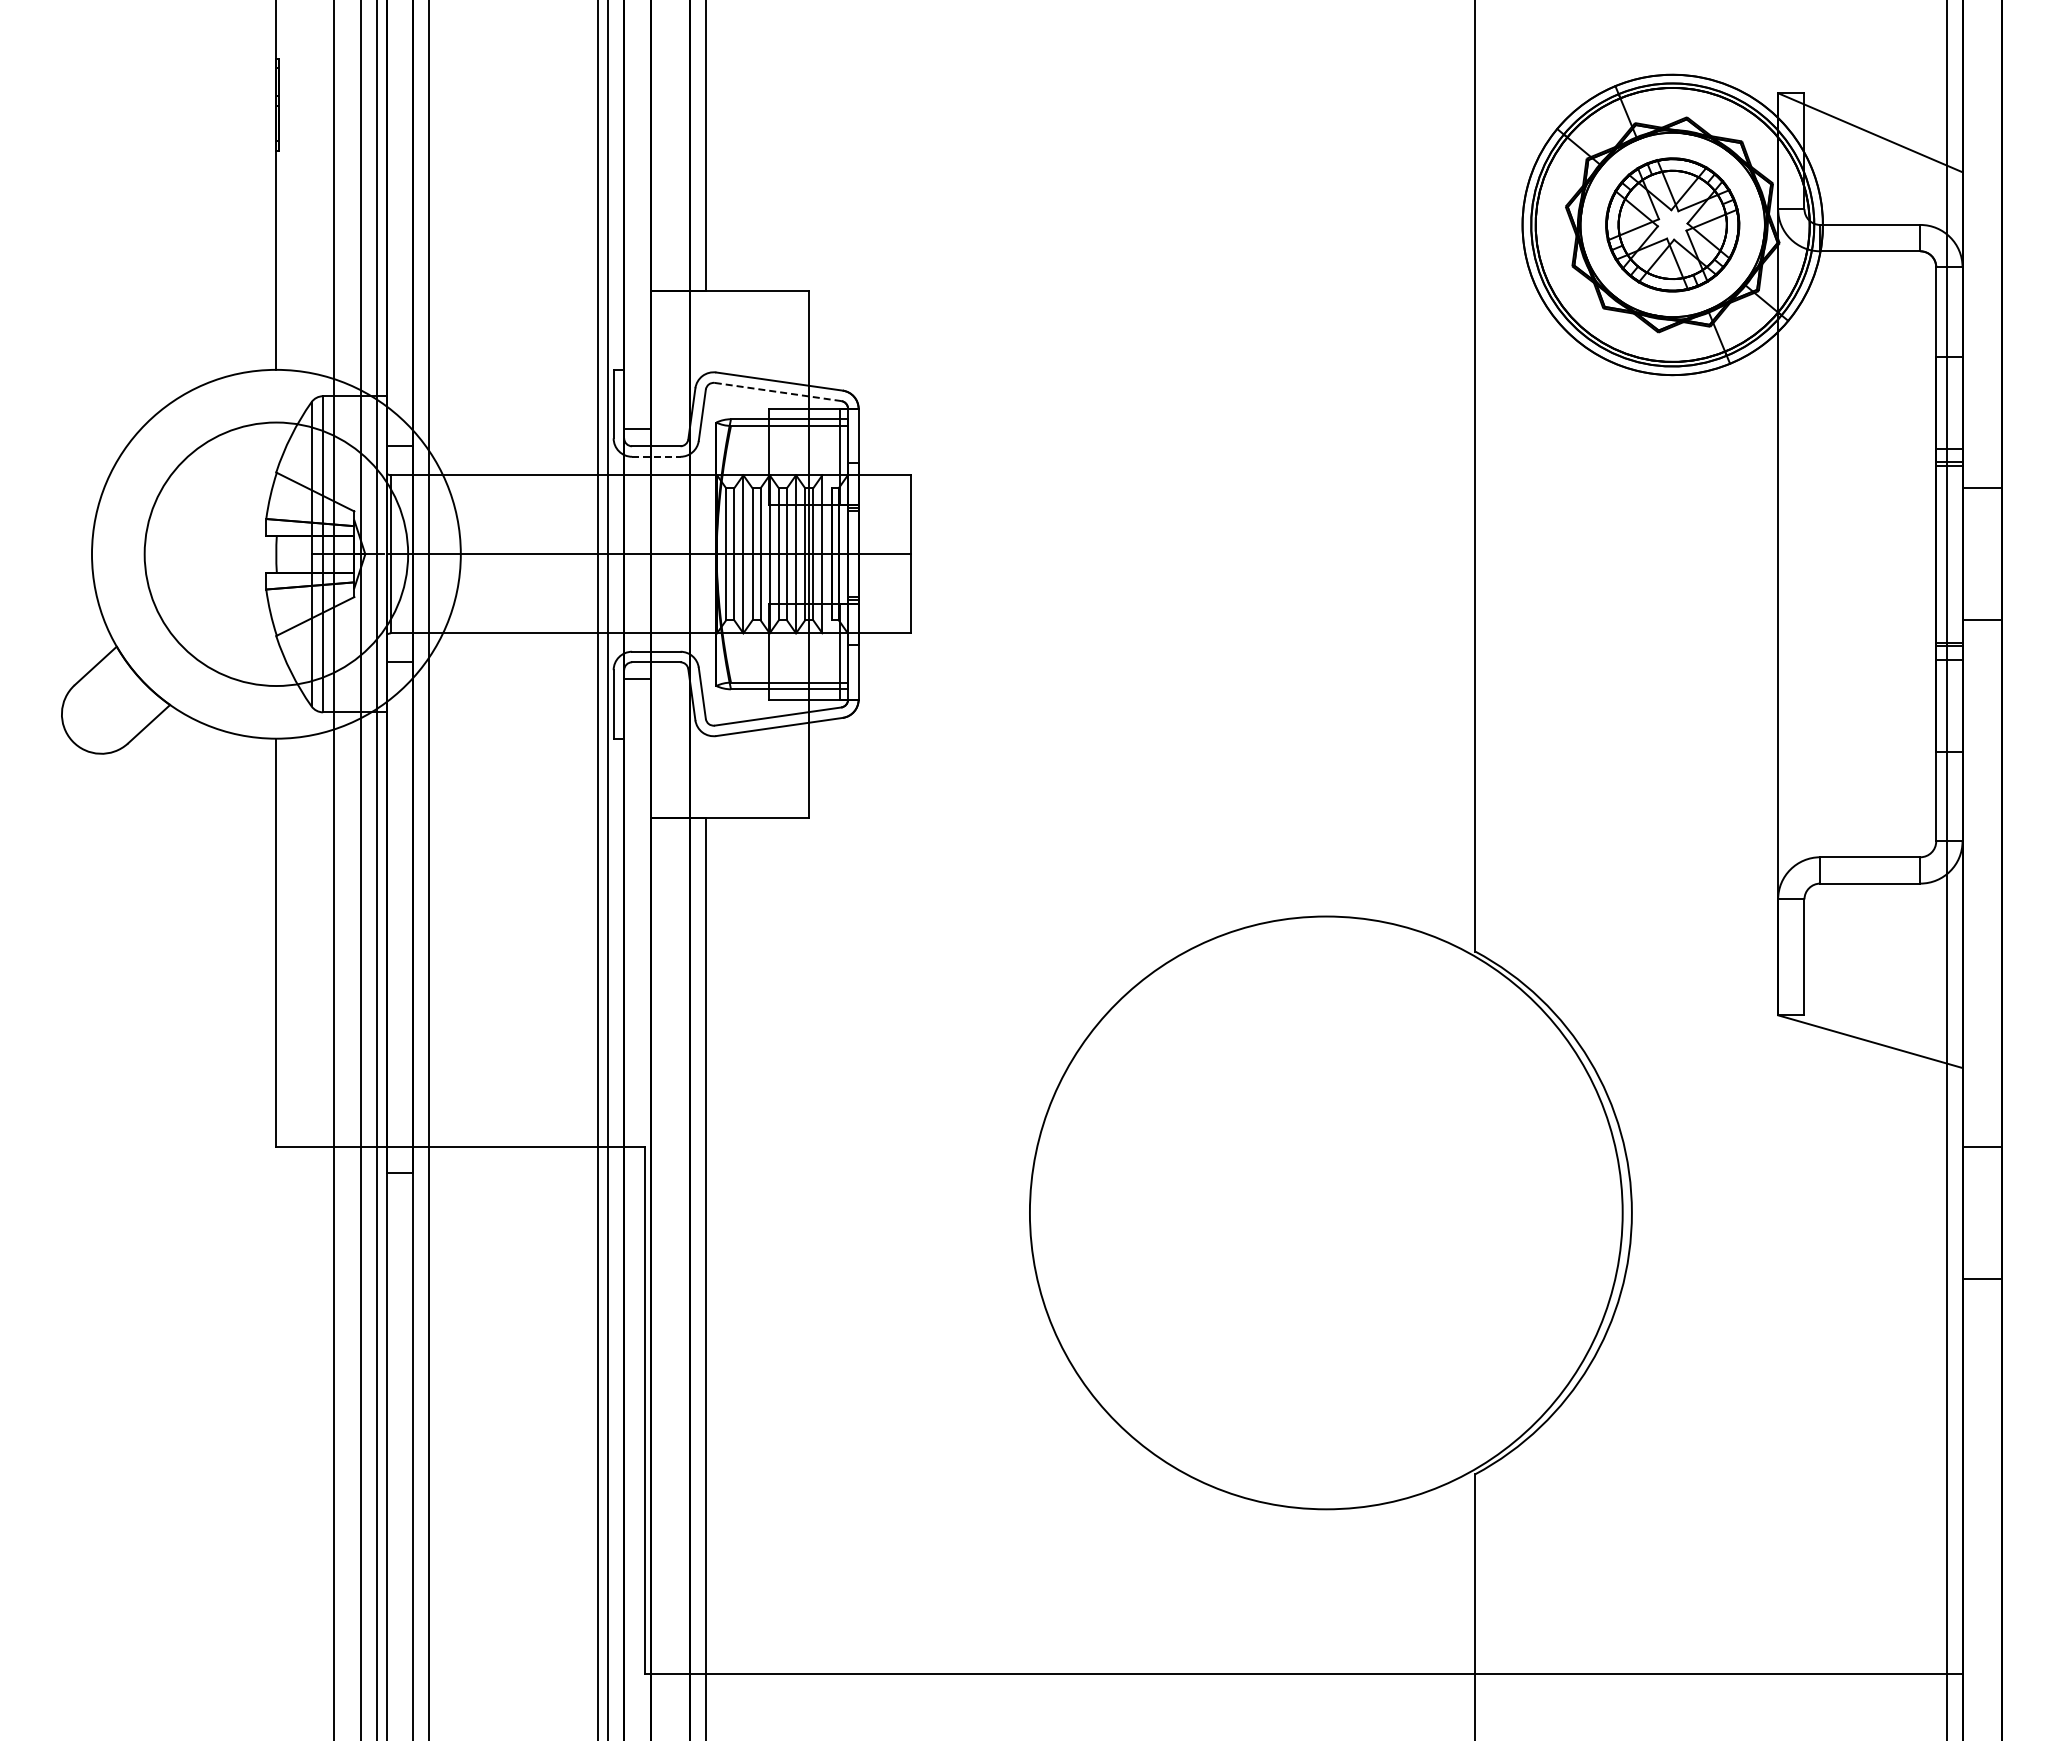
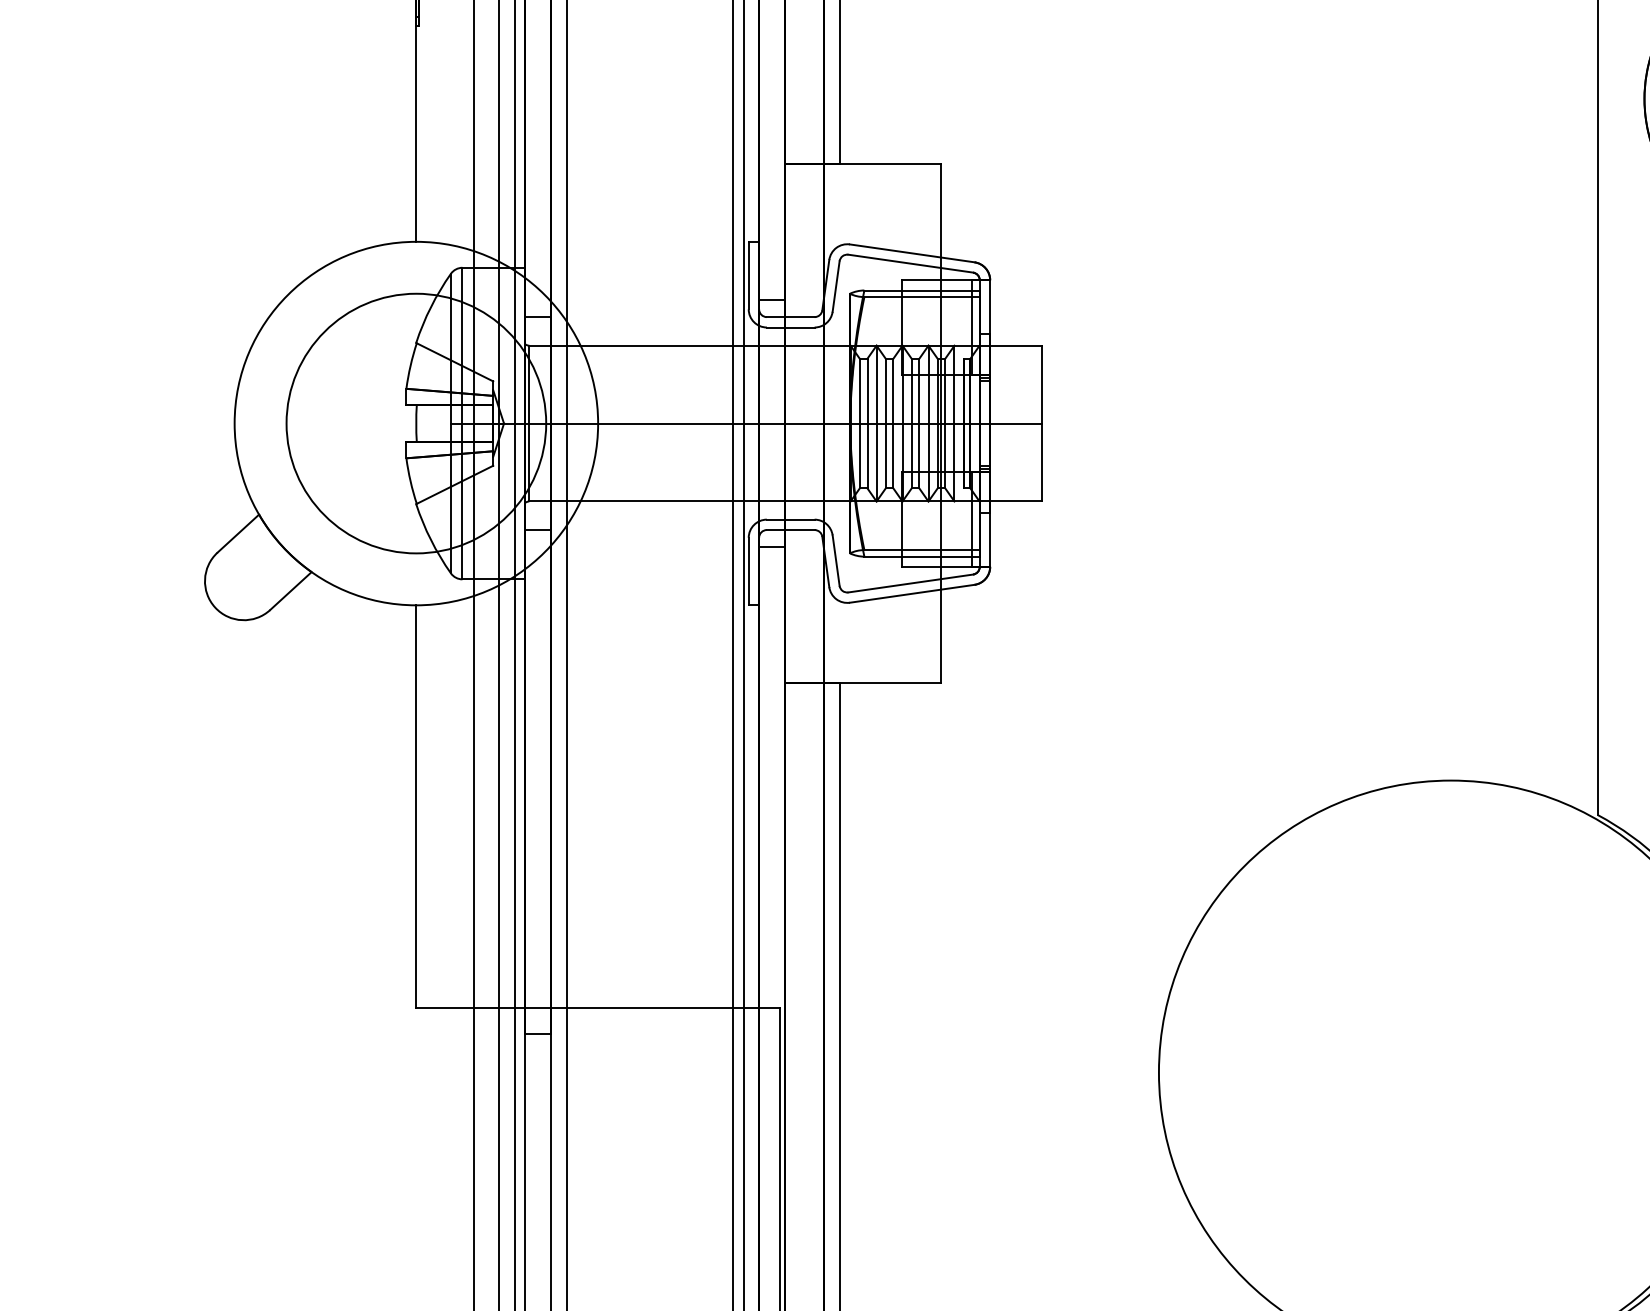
line: (778, 392) -> (911, 264), dashed -> solid
line: (656, 456) -> (790, 327), dashed -> solid

